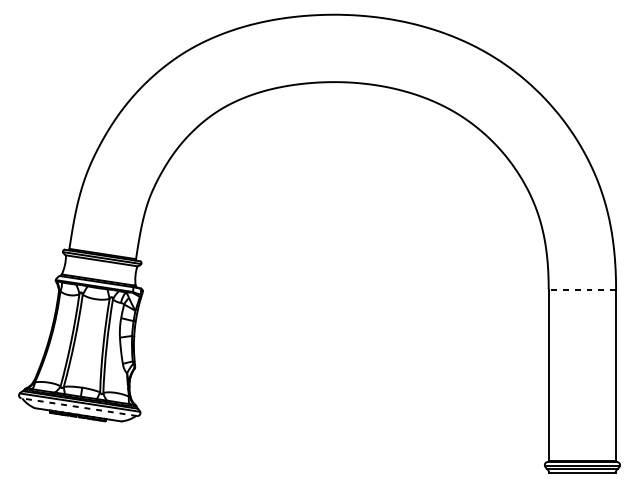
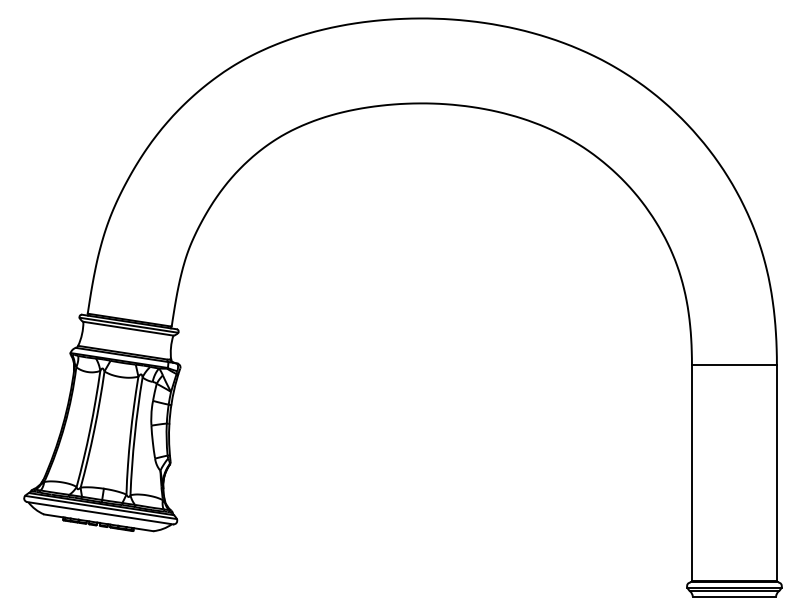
line: (581, 289) -> (733, 364), dashed -> solid
line: (79, 407) -> (100, 513), dashed -> solid

